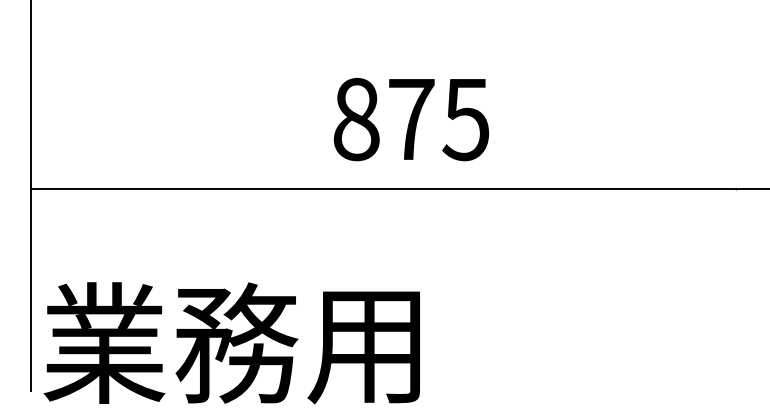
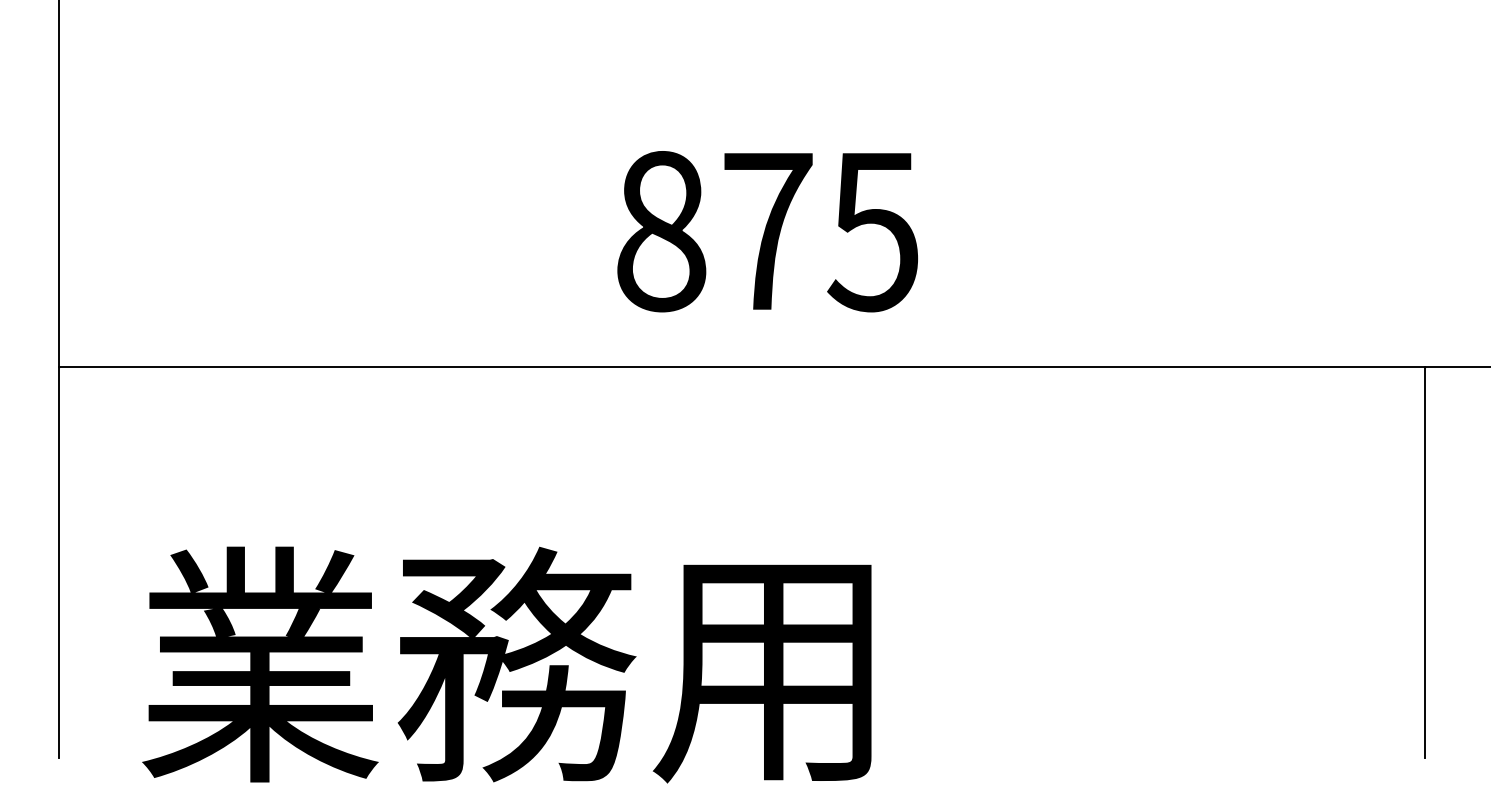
text: (411, 119) -> (767, 231), moved
line: (735, 290) -> (1424, 562), added
text: (231, 343) -> (506, 665), moved

